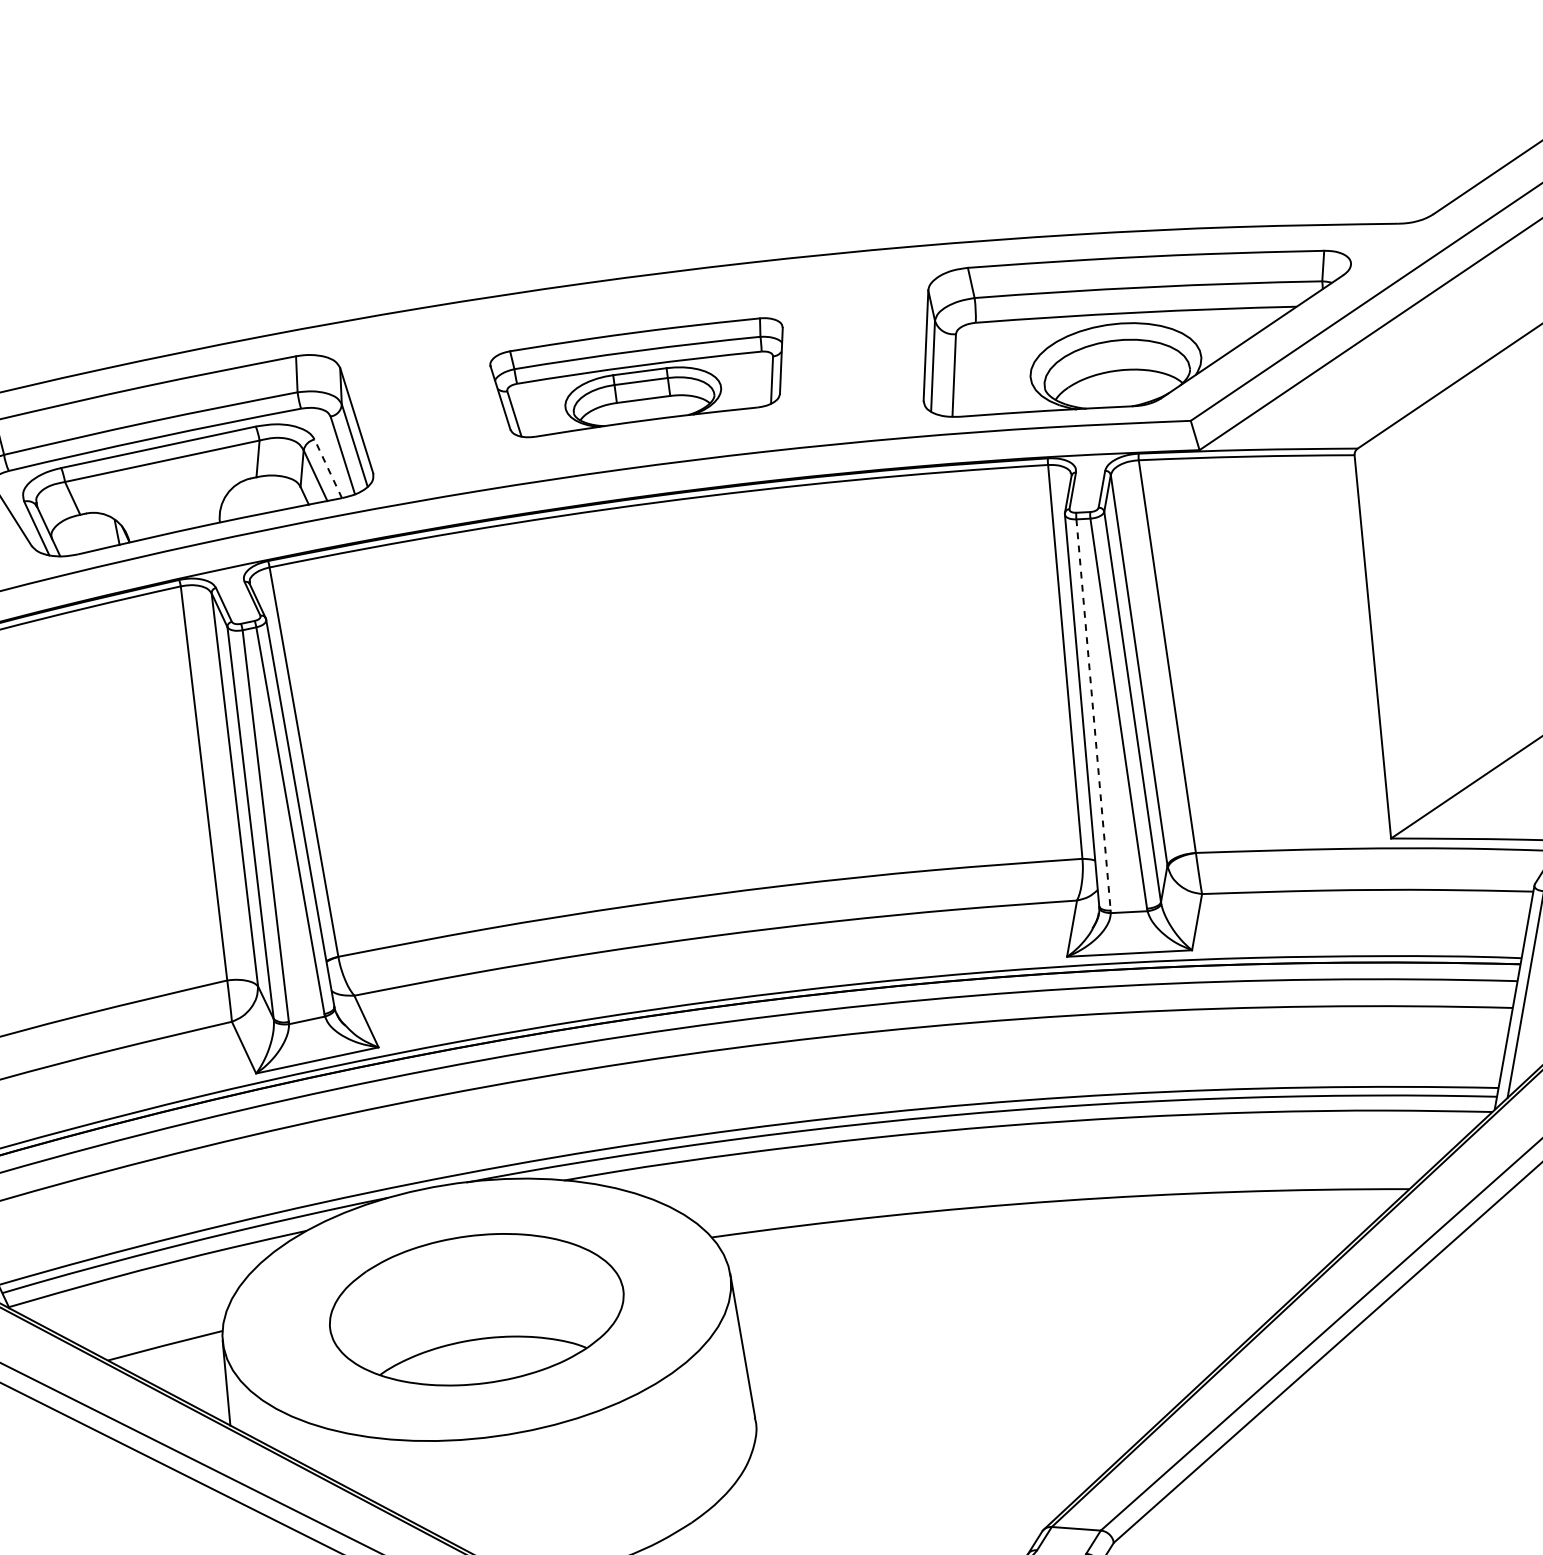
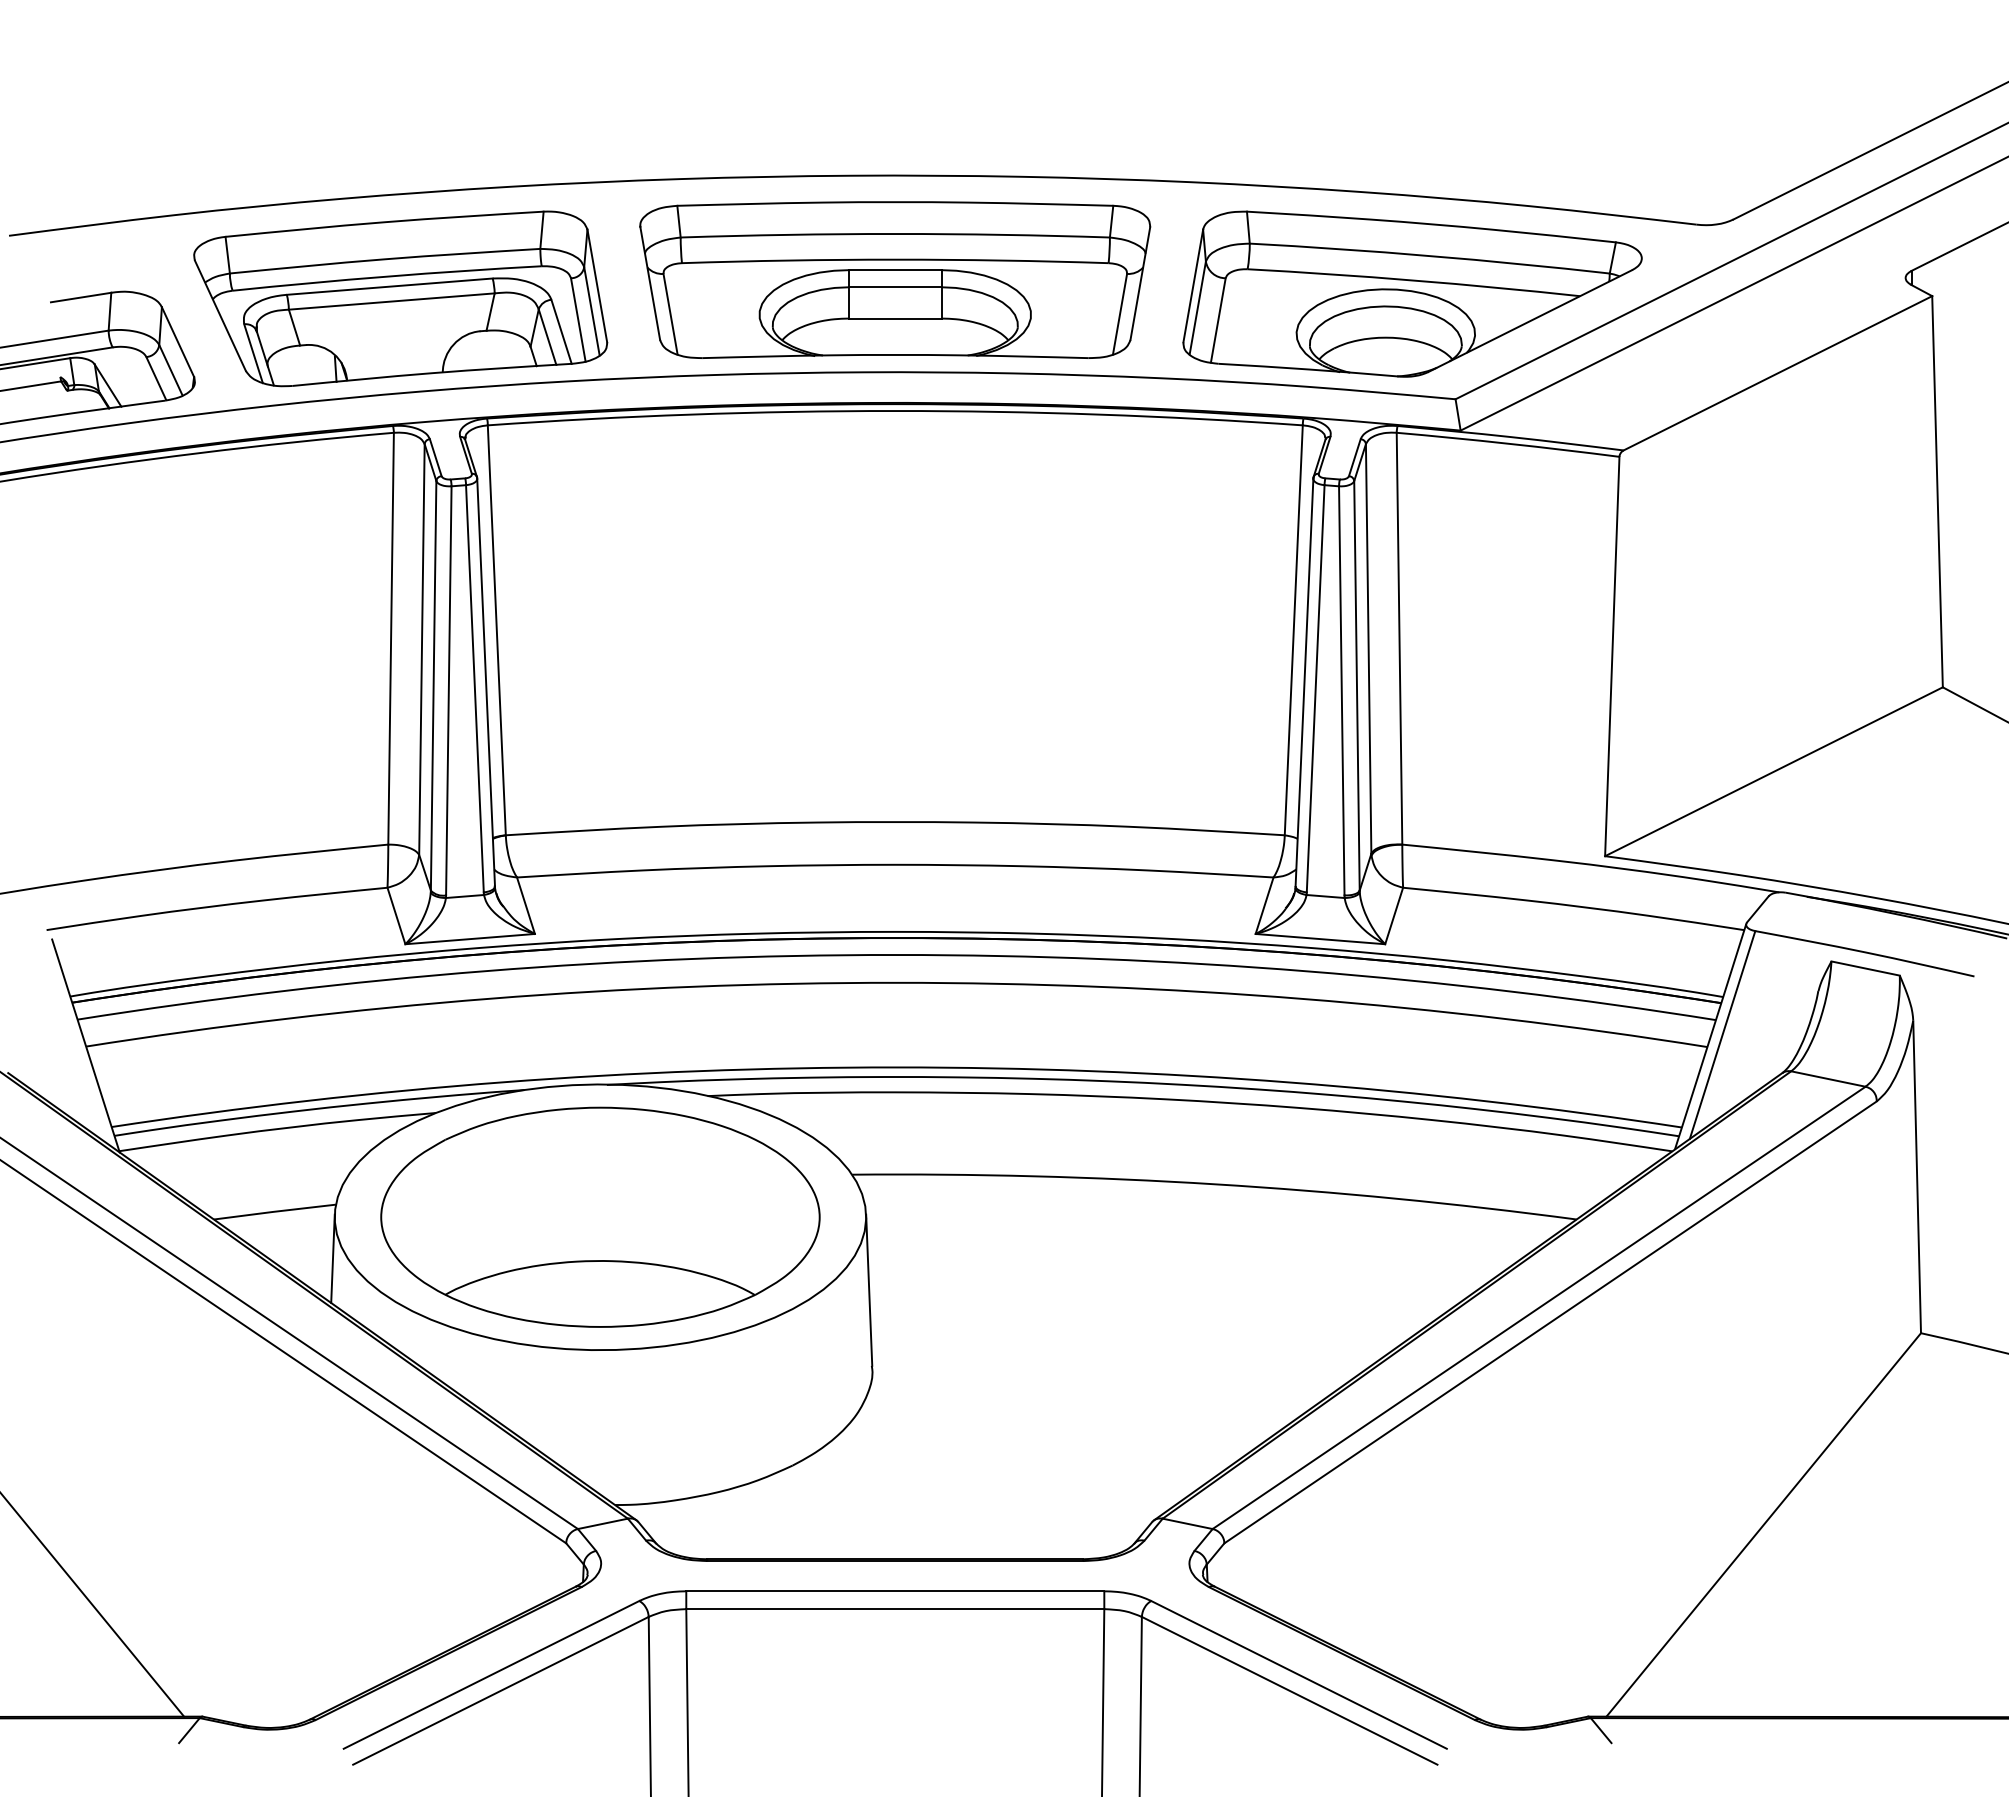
part: (640, 376) -> (895, 279), size x1.67
line: (328, 468) -> (561, 331), dashed -> solid
line: (1093, 714) -> (1315, 688), dashed -> solid
part: (476, 1309) -> (600, 1216), size x1.43

